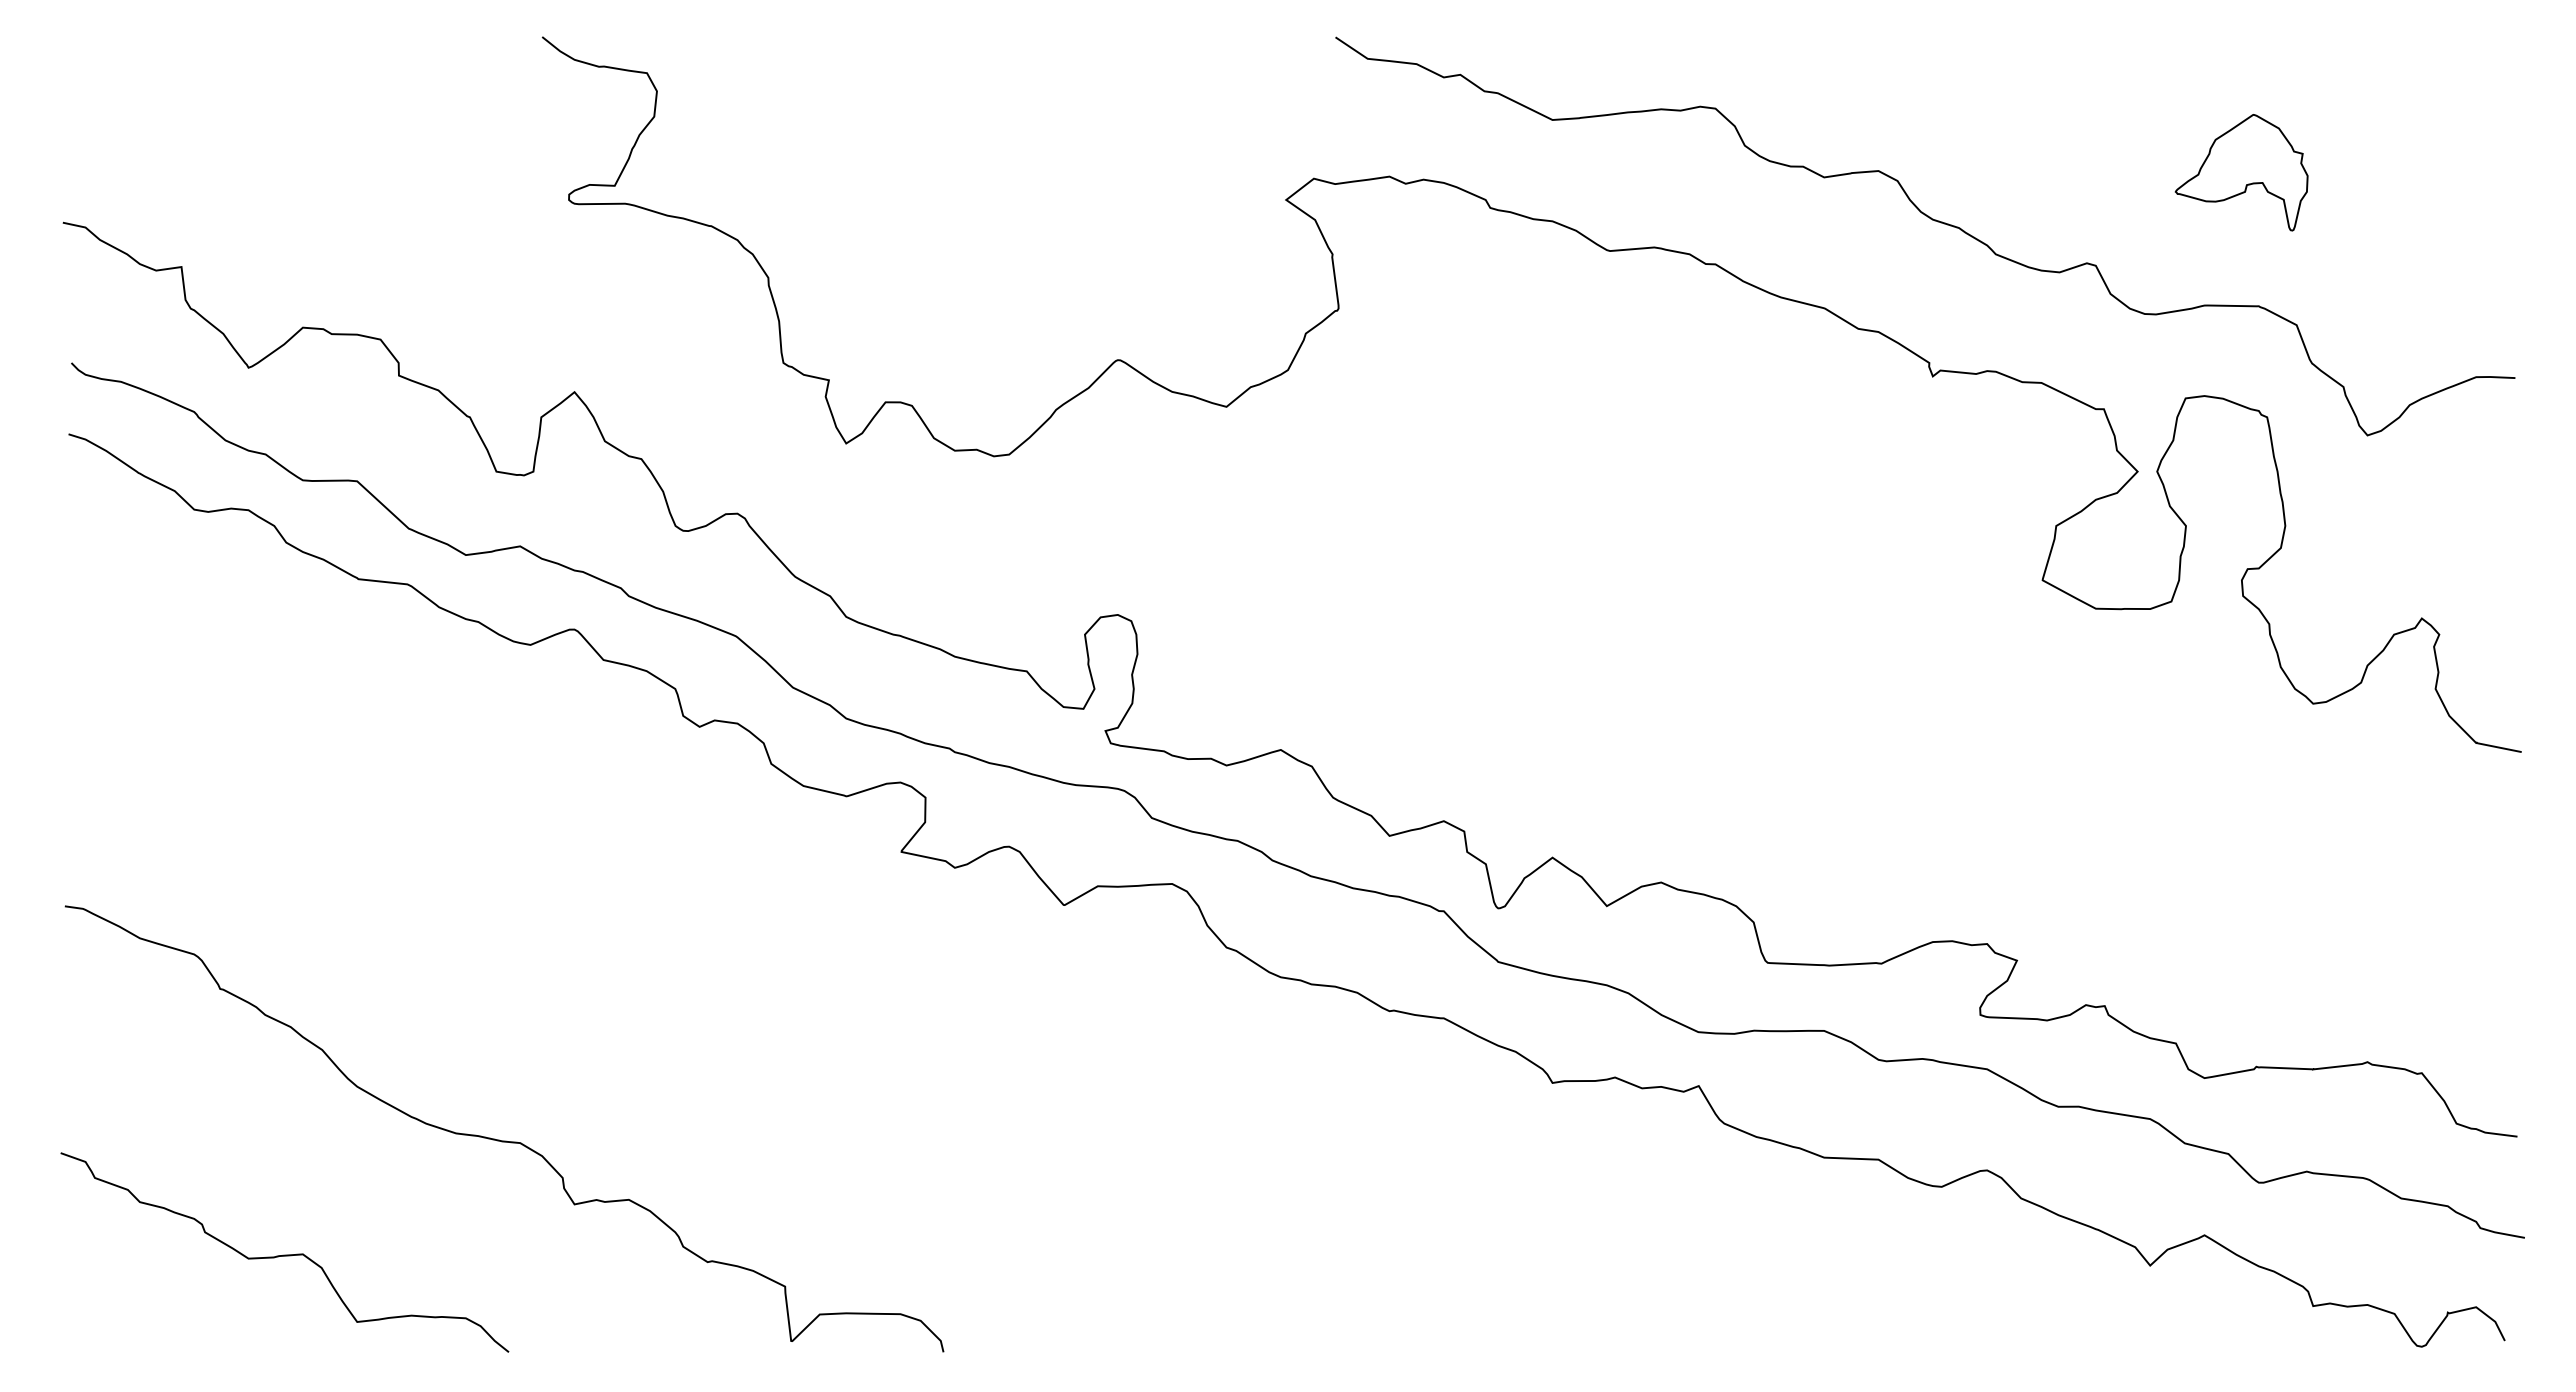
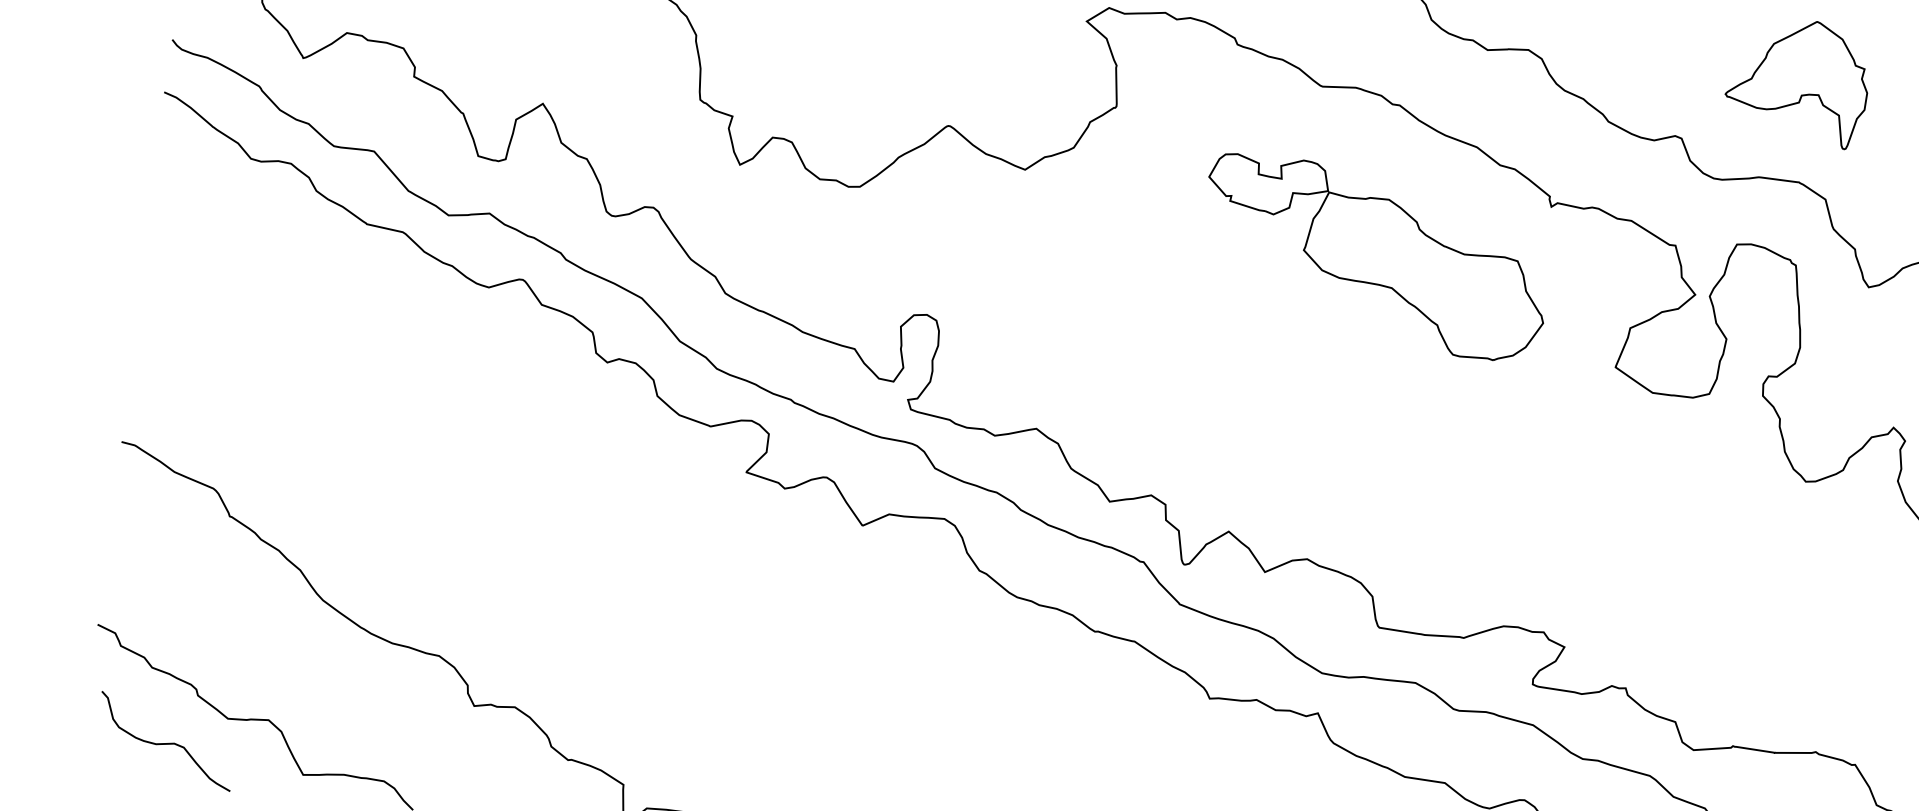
part: (2241, 172) -> (1797, 81), size x1.43
part: (1705, 470) -> (1374, 257), added
curve: (169, 1300) -> (165, 743), added

